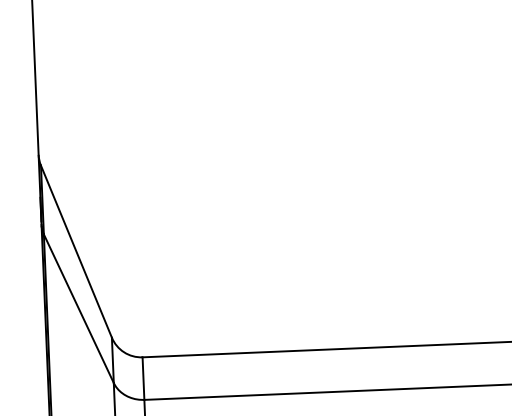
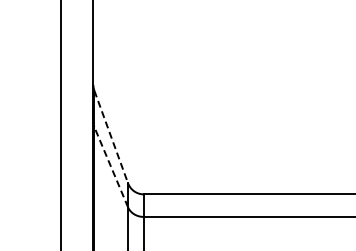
line: (76, 252) -> (111, 137), solid -> dashed
line: (79, 309) -> (111, 167), solid -> dashed

